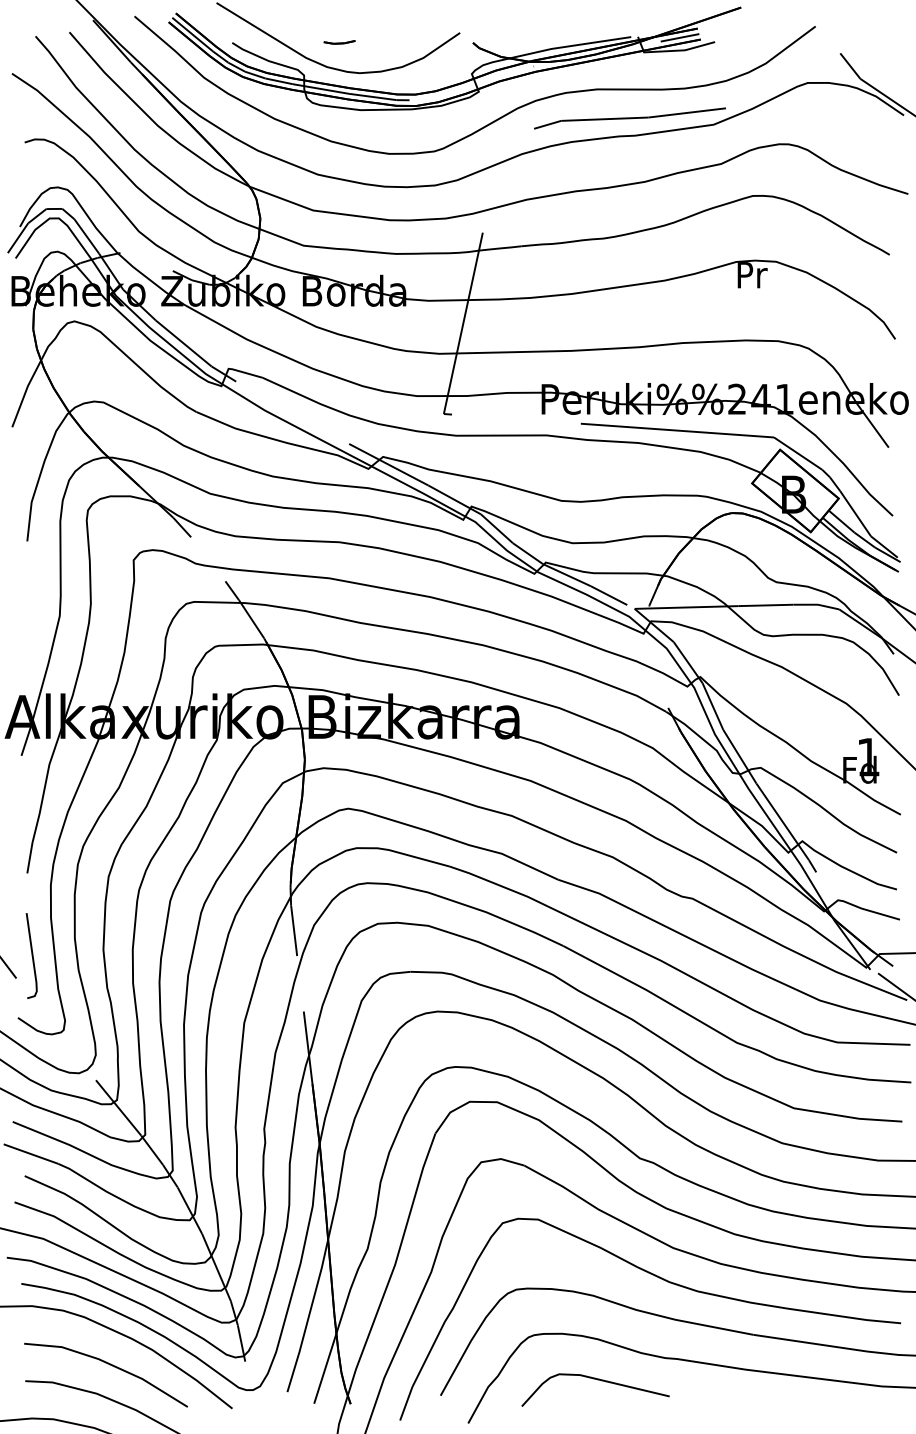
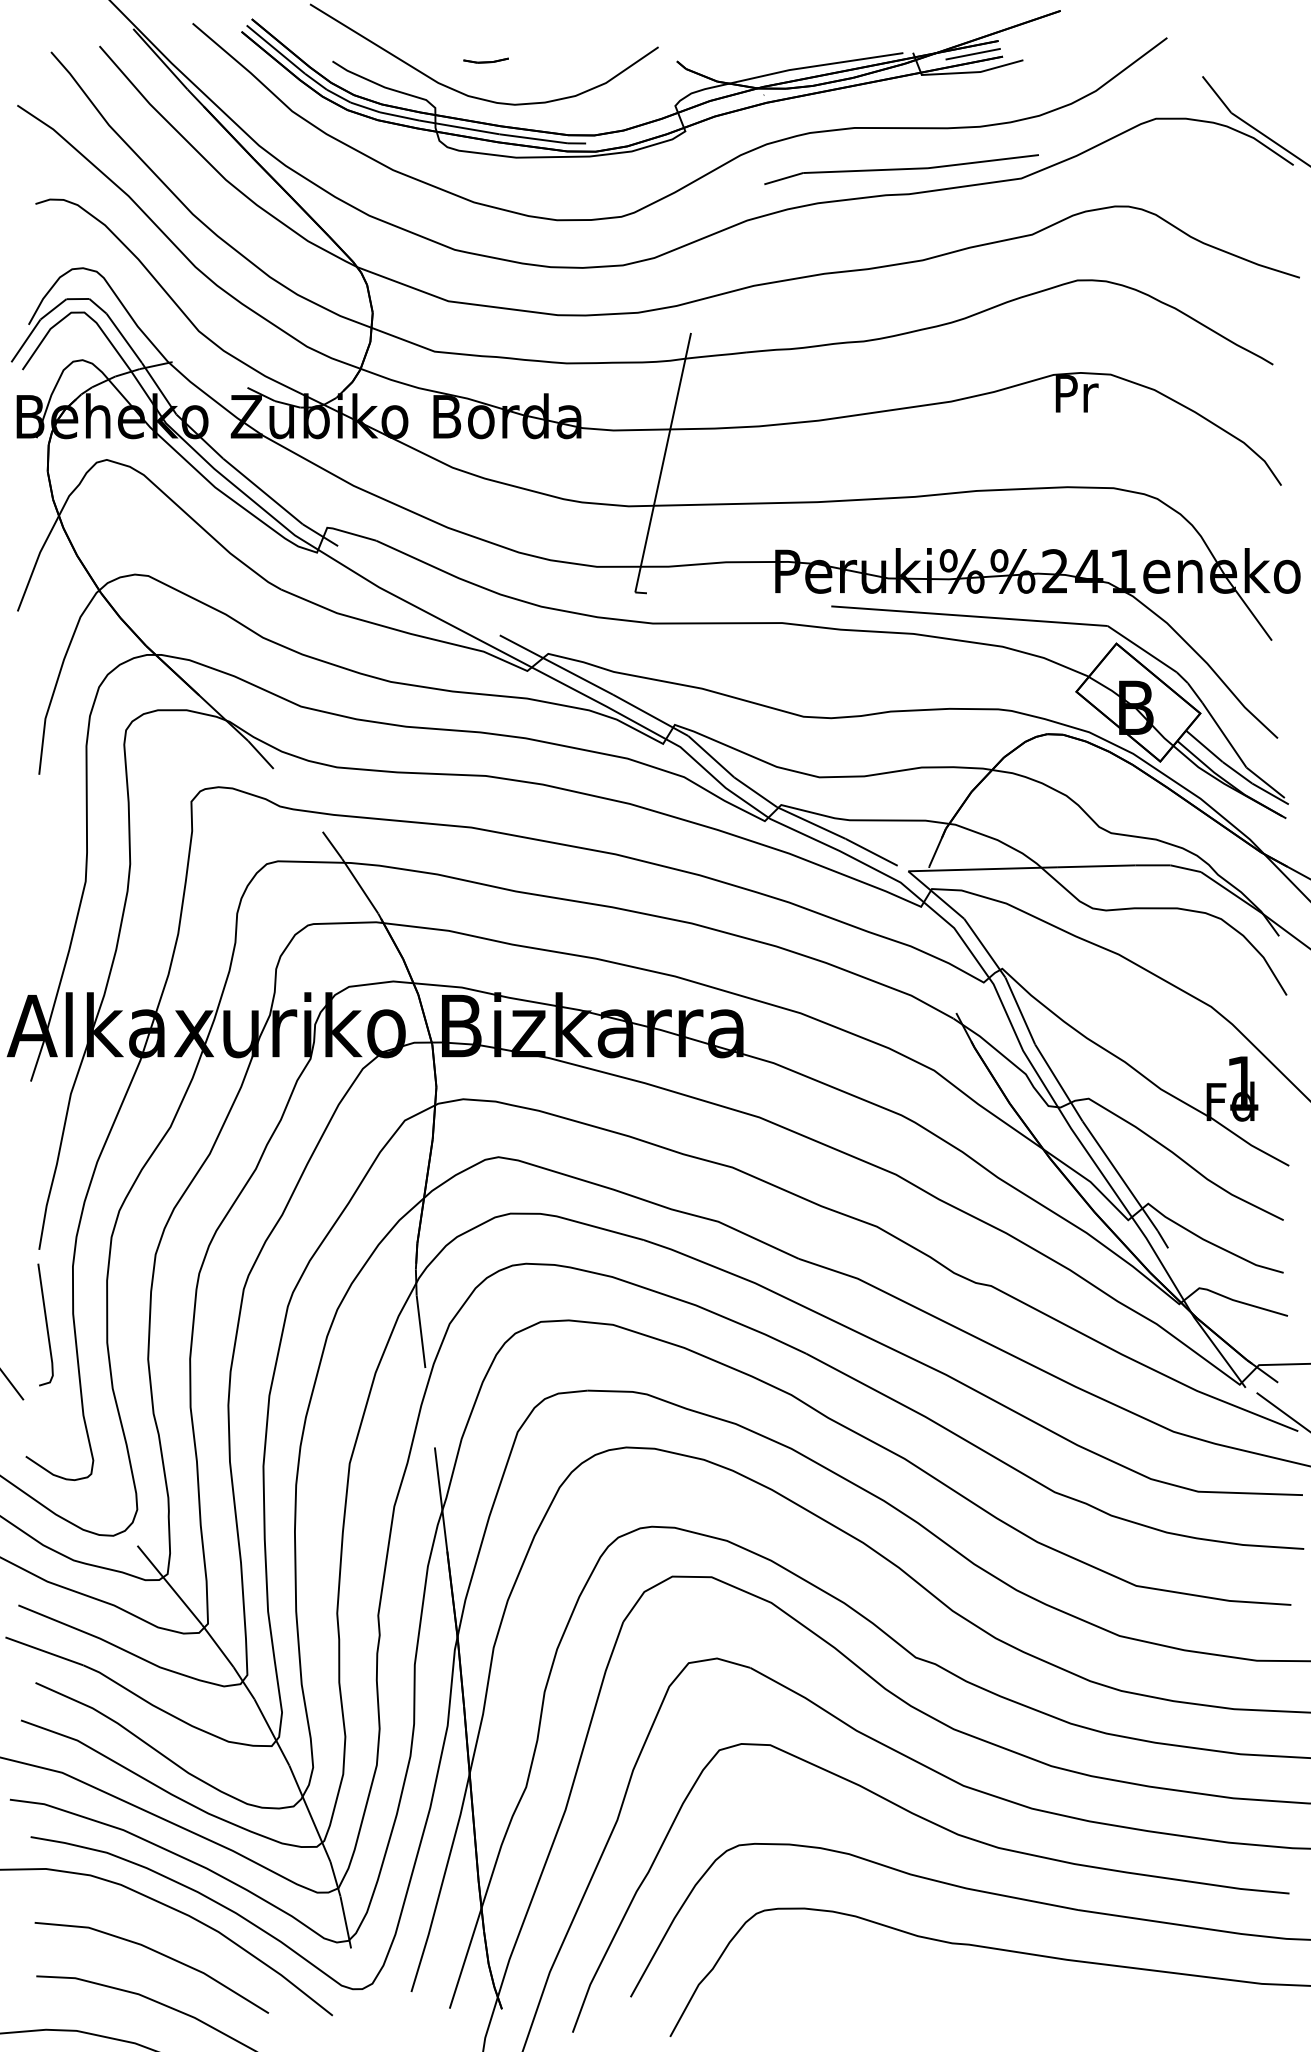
line: (31, 956) -> (45, 1325), moved
curve: (597, 1380) -> (855, 1975), removed

